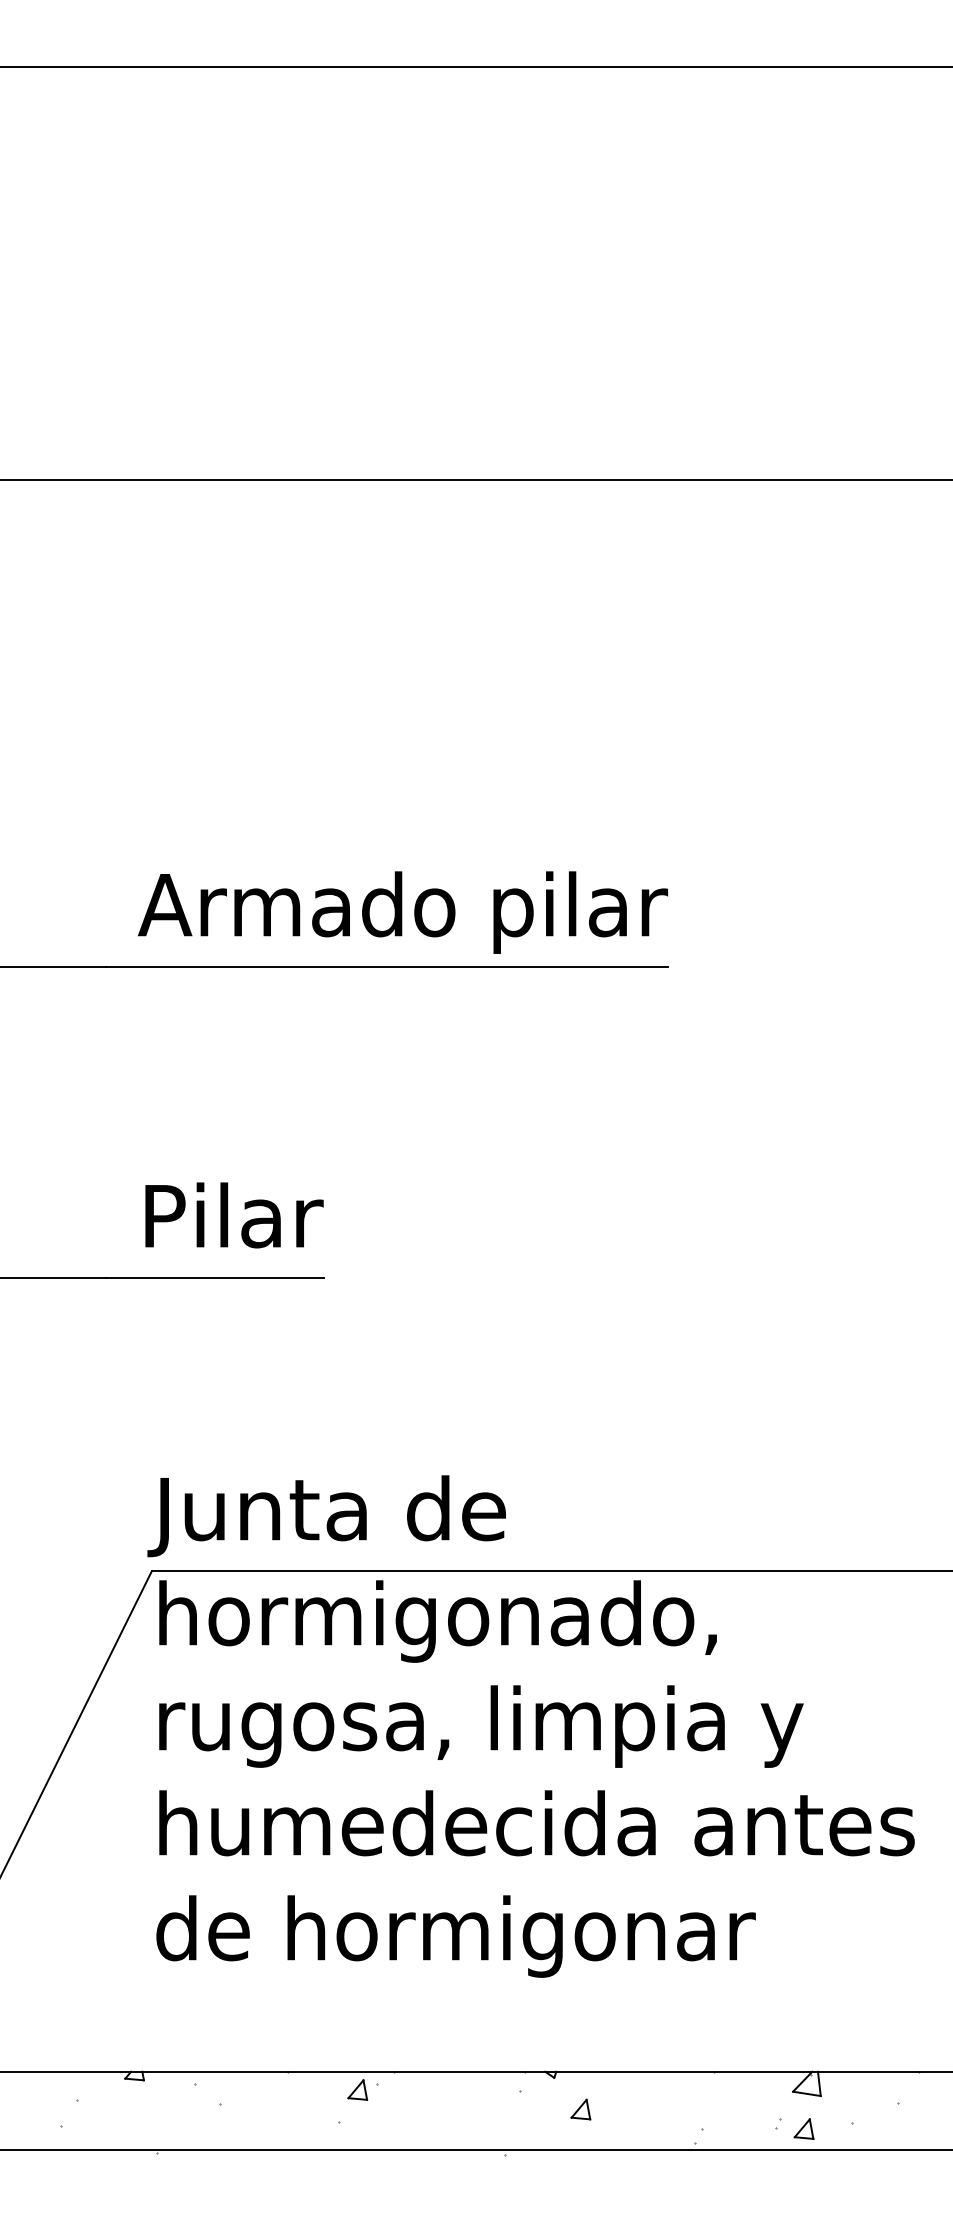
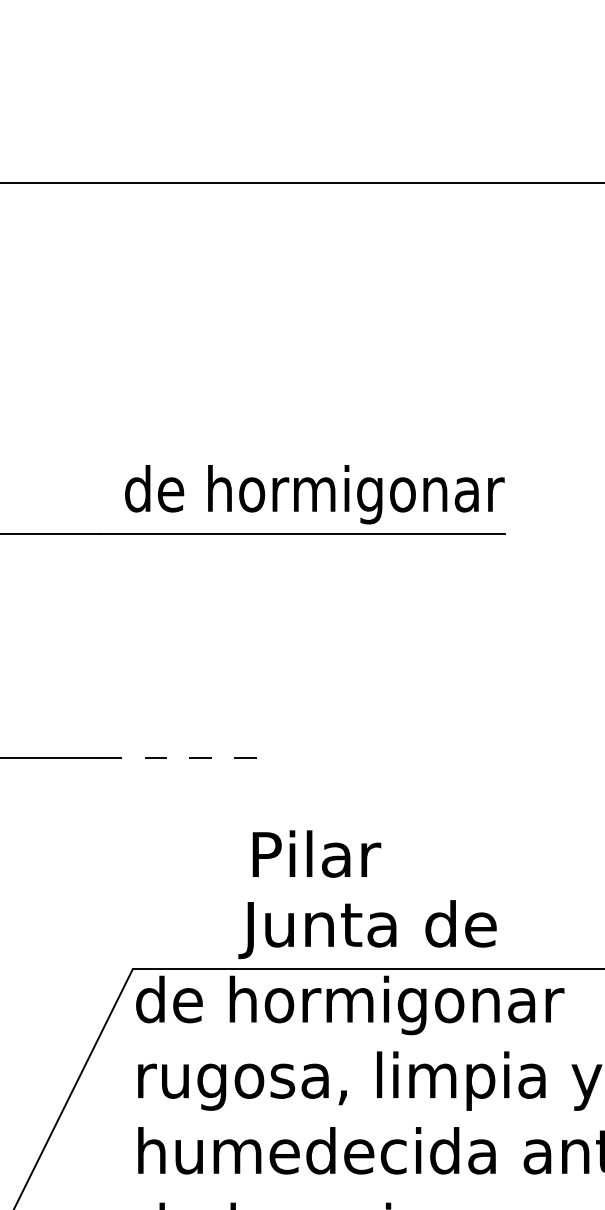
text: (399, 912) -> (311, 494), Armado pilar -> de hormigonar
text: (234, 1215) -> (316, 854), moved
line: (214, 1278) -> (177, 758), solid -> dashed
text: (326, 1516) -> (367, 929), moved
text: (453, 1621) -> (350, 1005), hormigonado, -> de hormigonar

